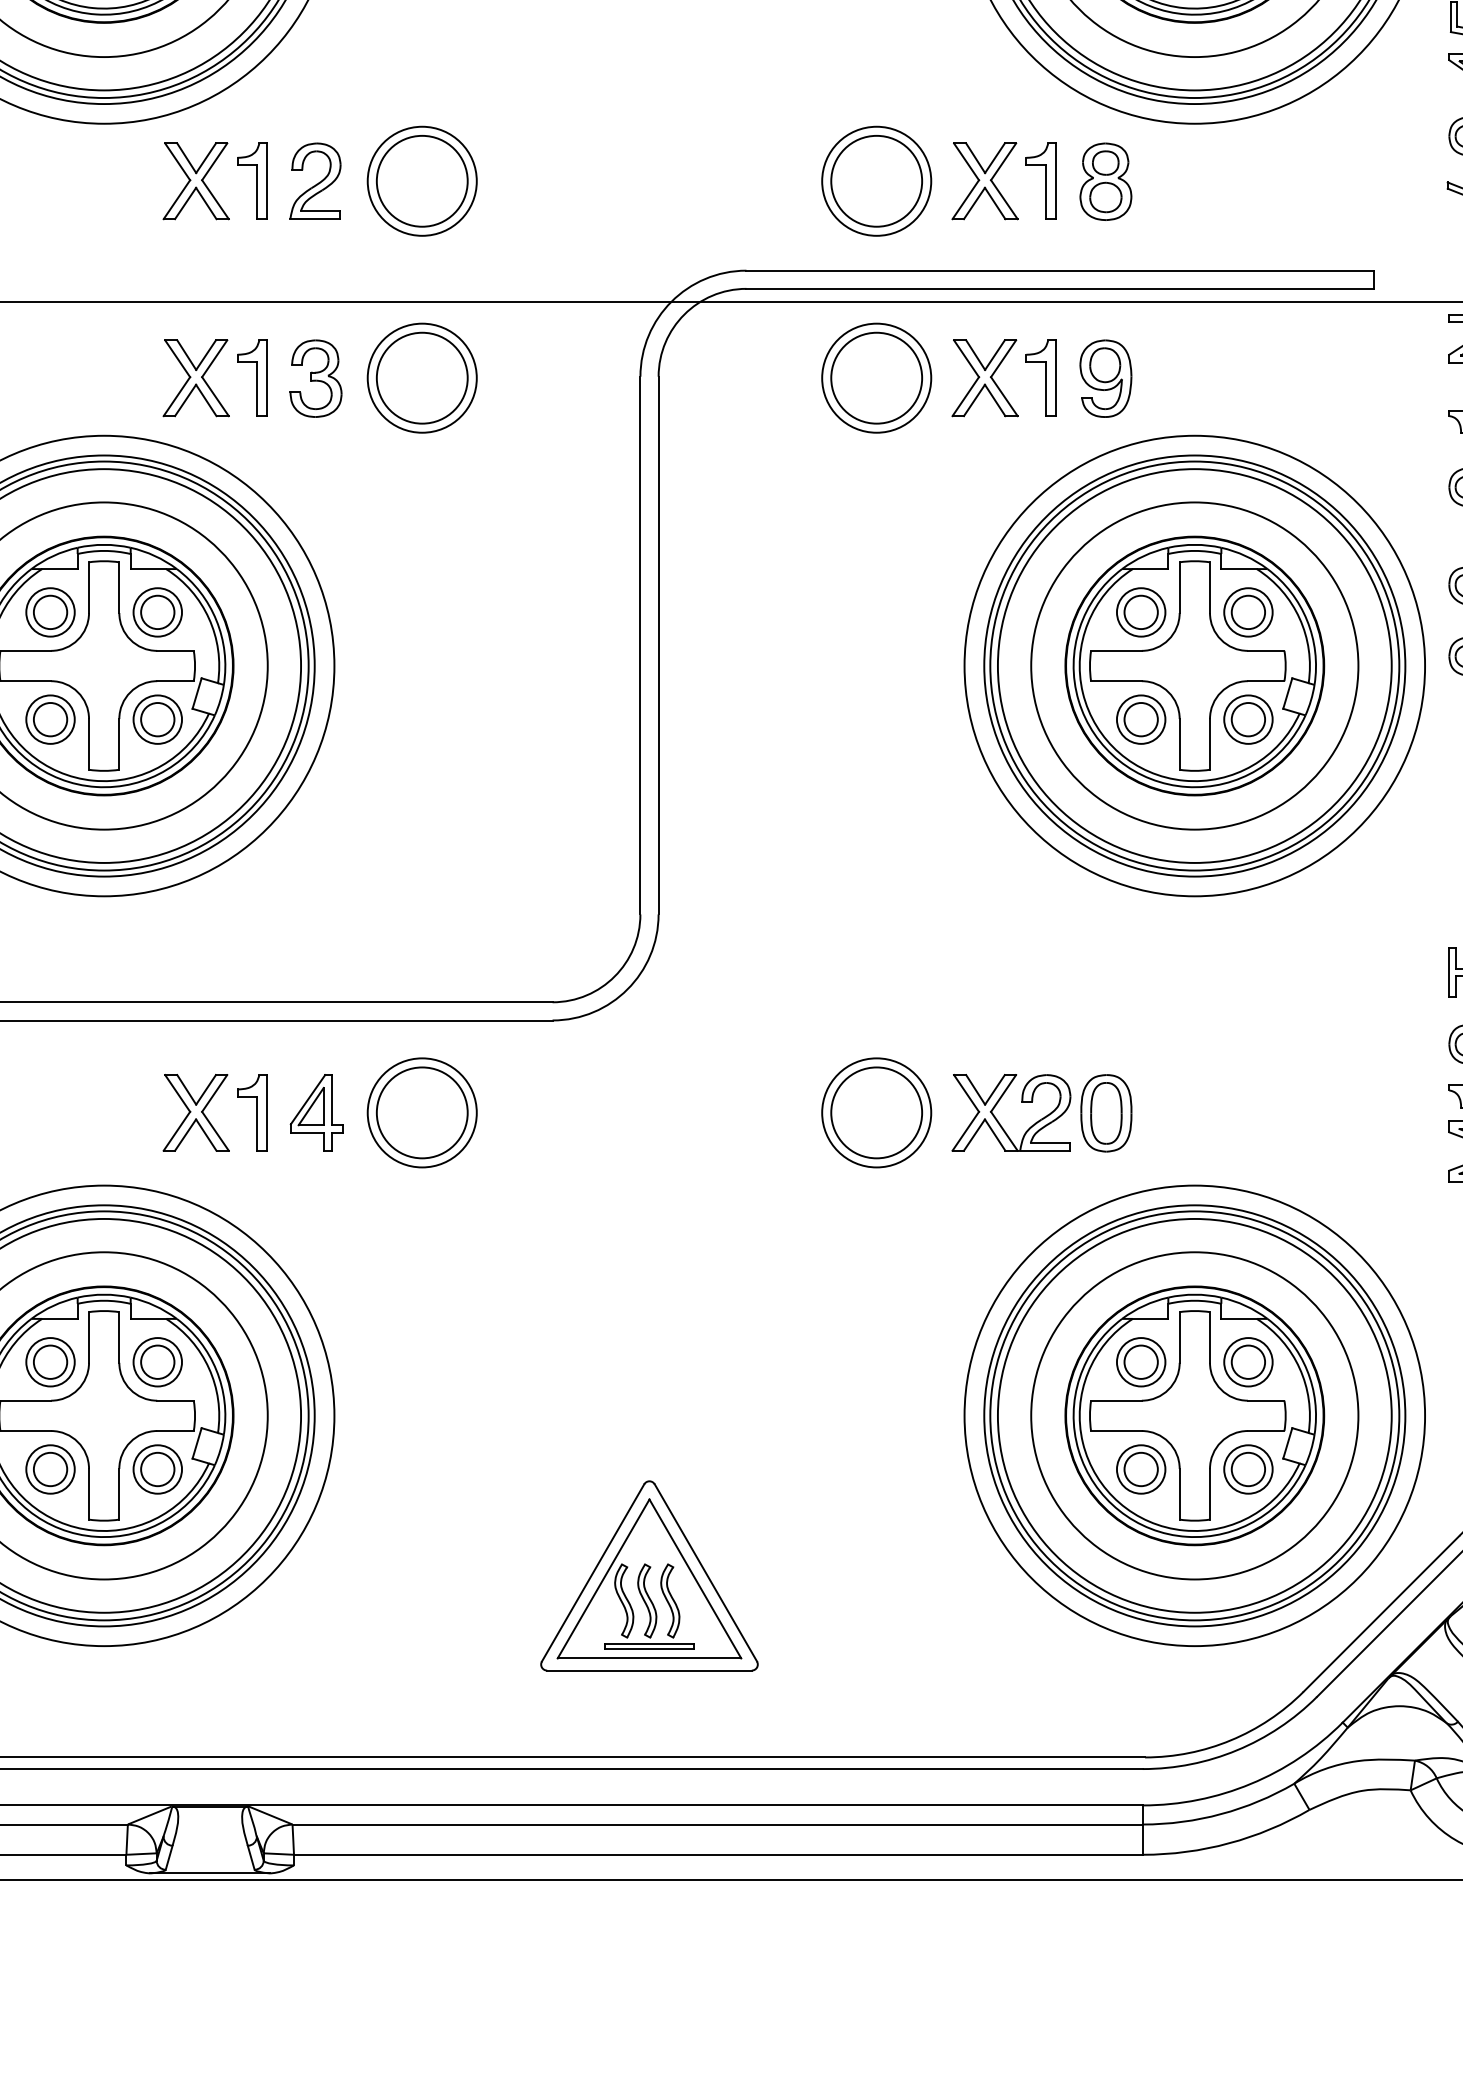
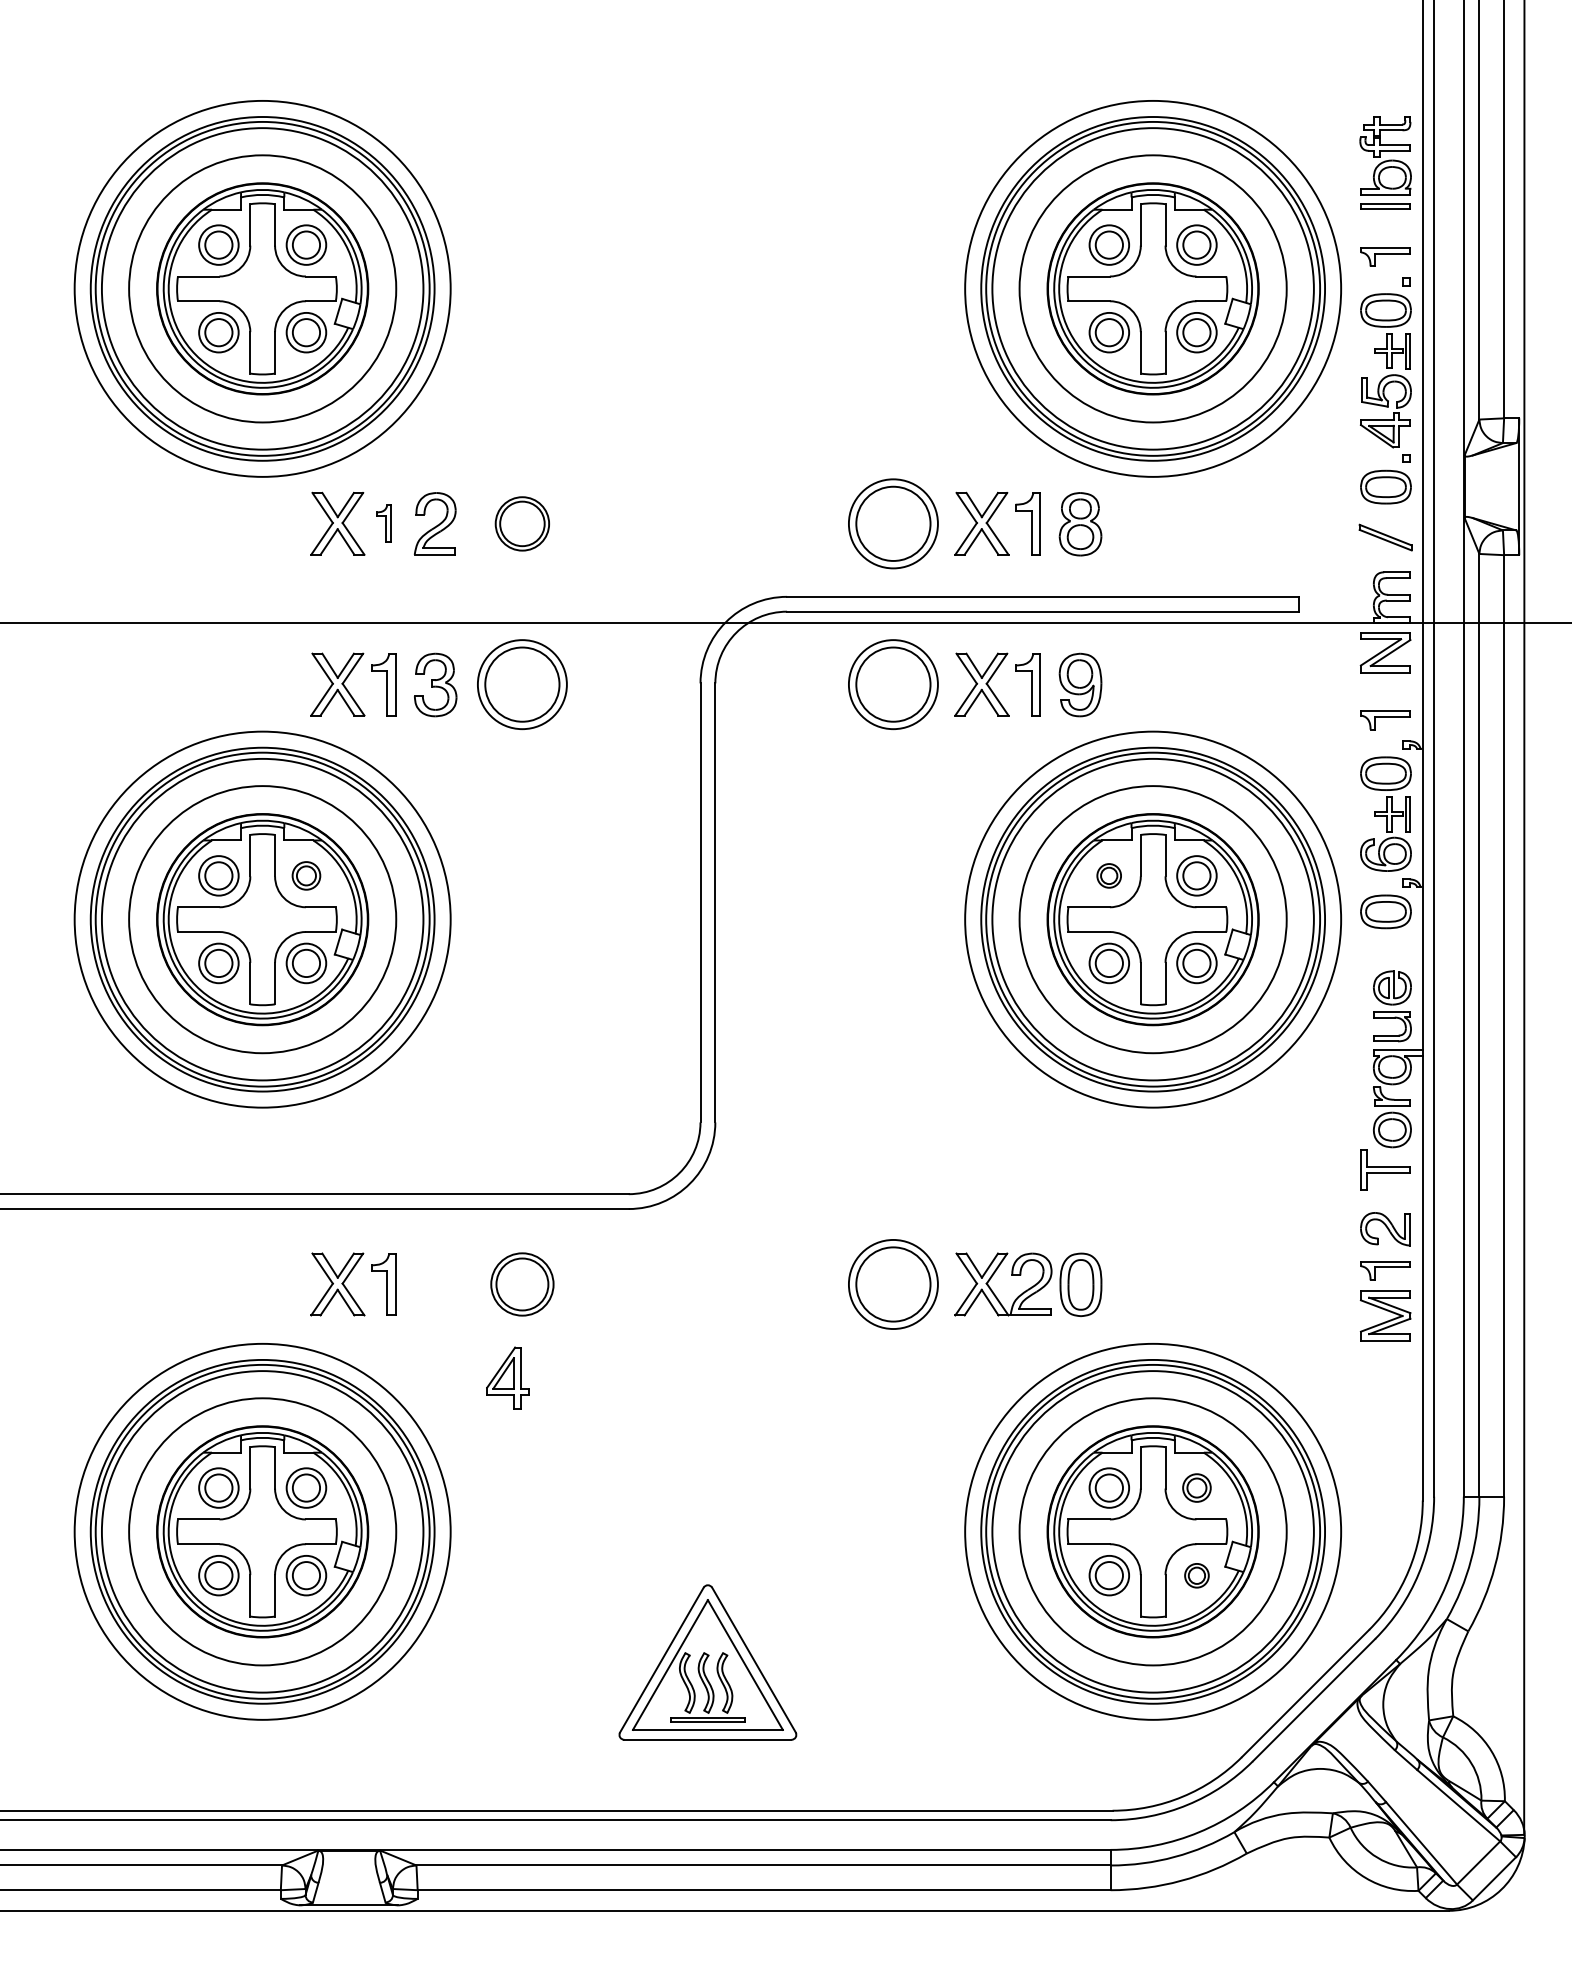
part: (252, 180) -> (383, 523), size x0.6
part: (422, 180) -> (522, 523), size x0.6
part: (157, 611) -> (306, 875), size x0.7
part: (1140, 611) -> (1108, 875), size x0.6
part: (315, 1111) -> (507, 1377), moved
part: (422, 1112) -> (522, 1284), size x0.7
part: (1247, 1361) -> (1196, 1487), size x0.7
part: (1247, 1469) -> (1196, 1575), size x0.6

